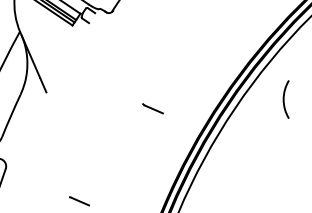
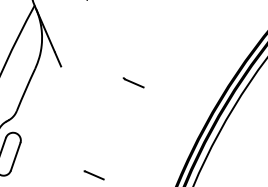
line: (152, 108) -> (133, 82), moved

